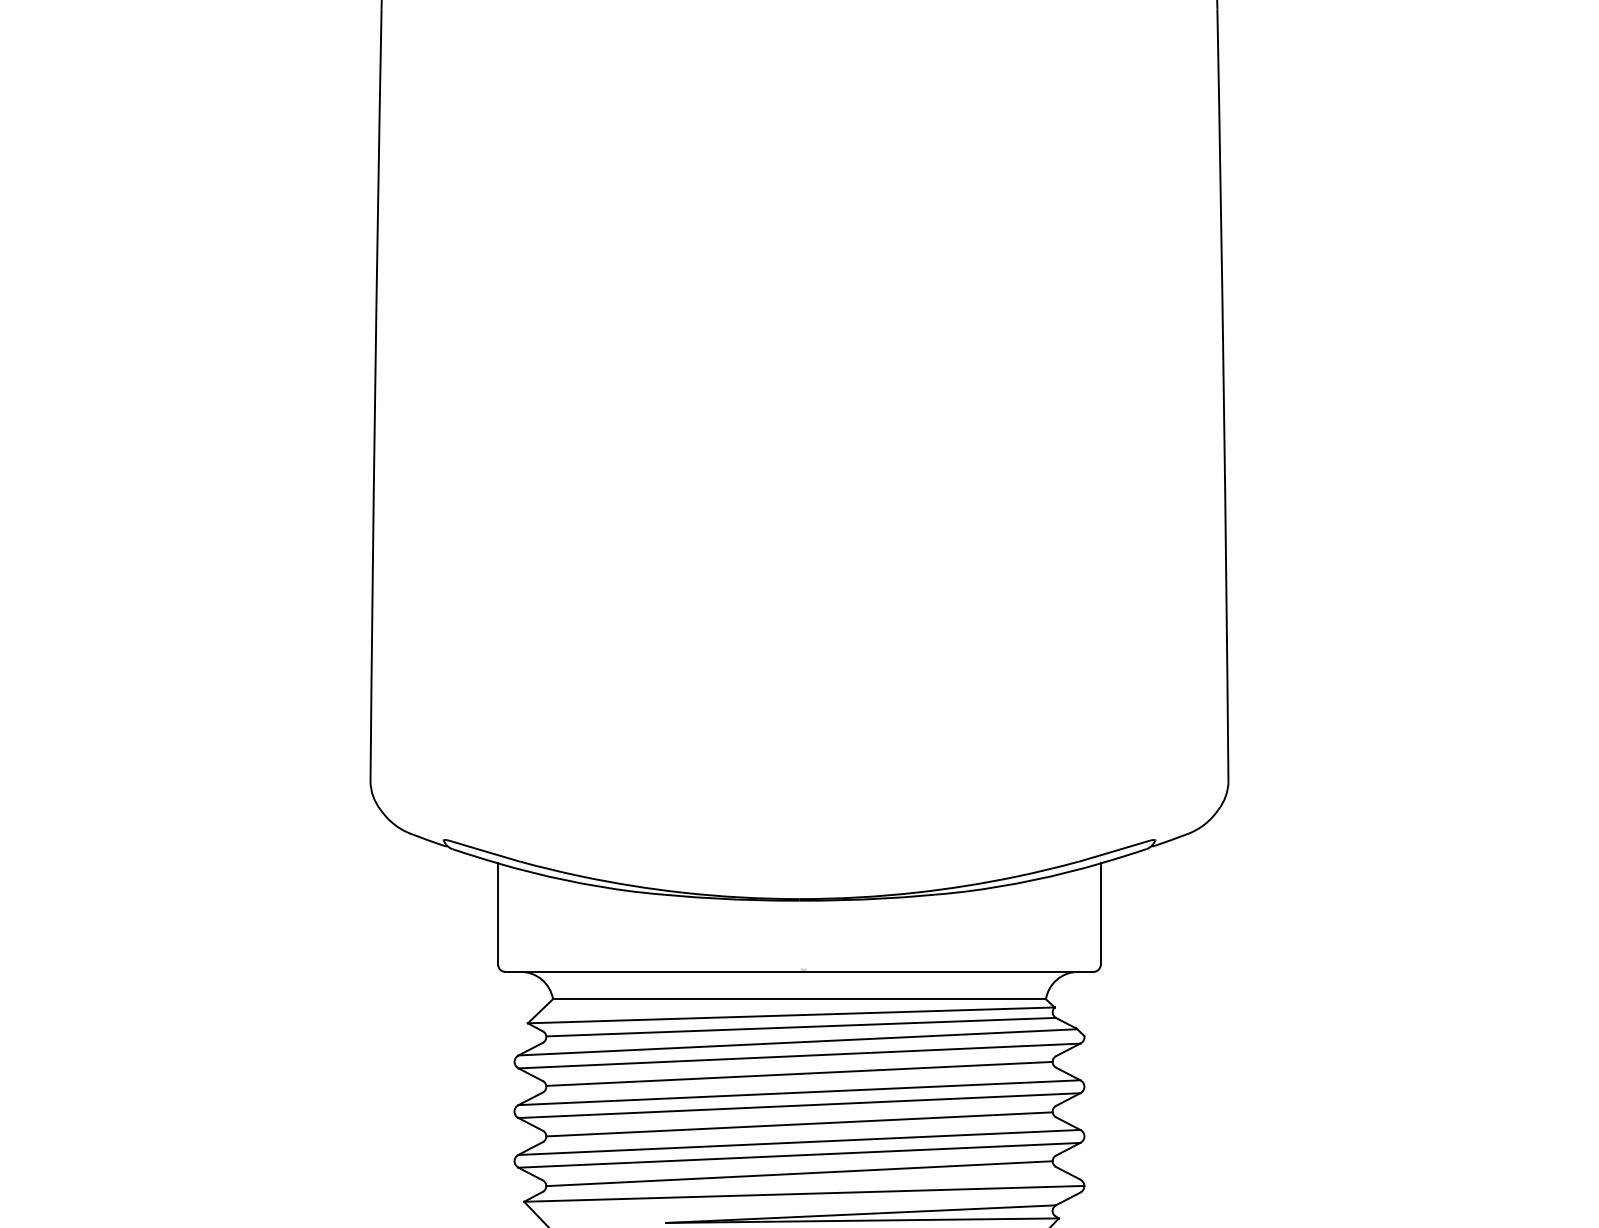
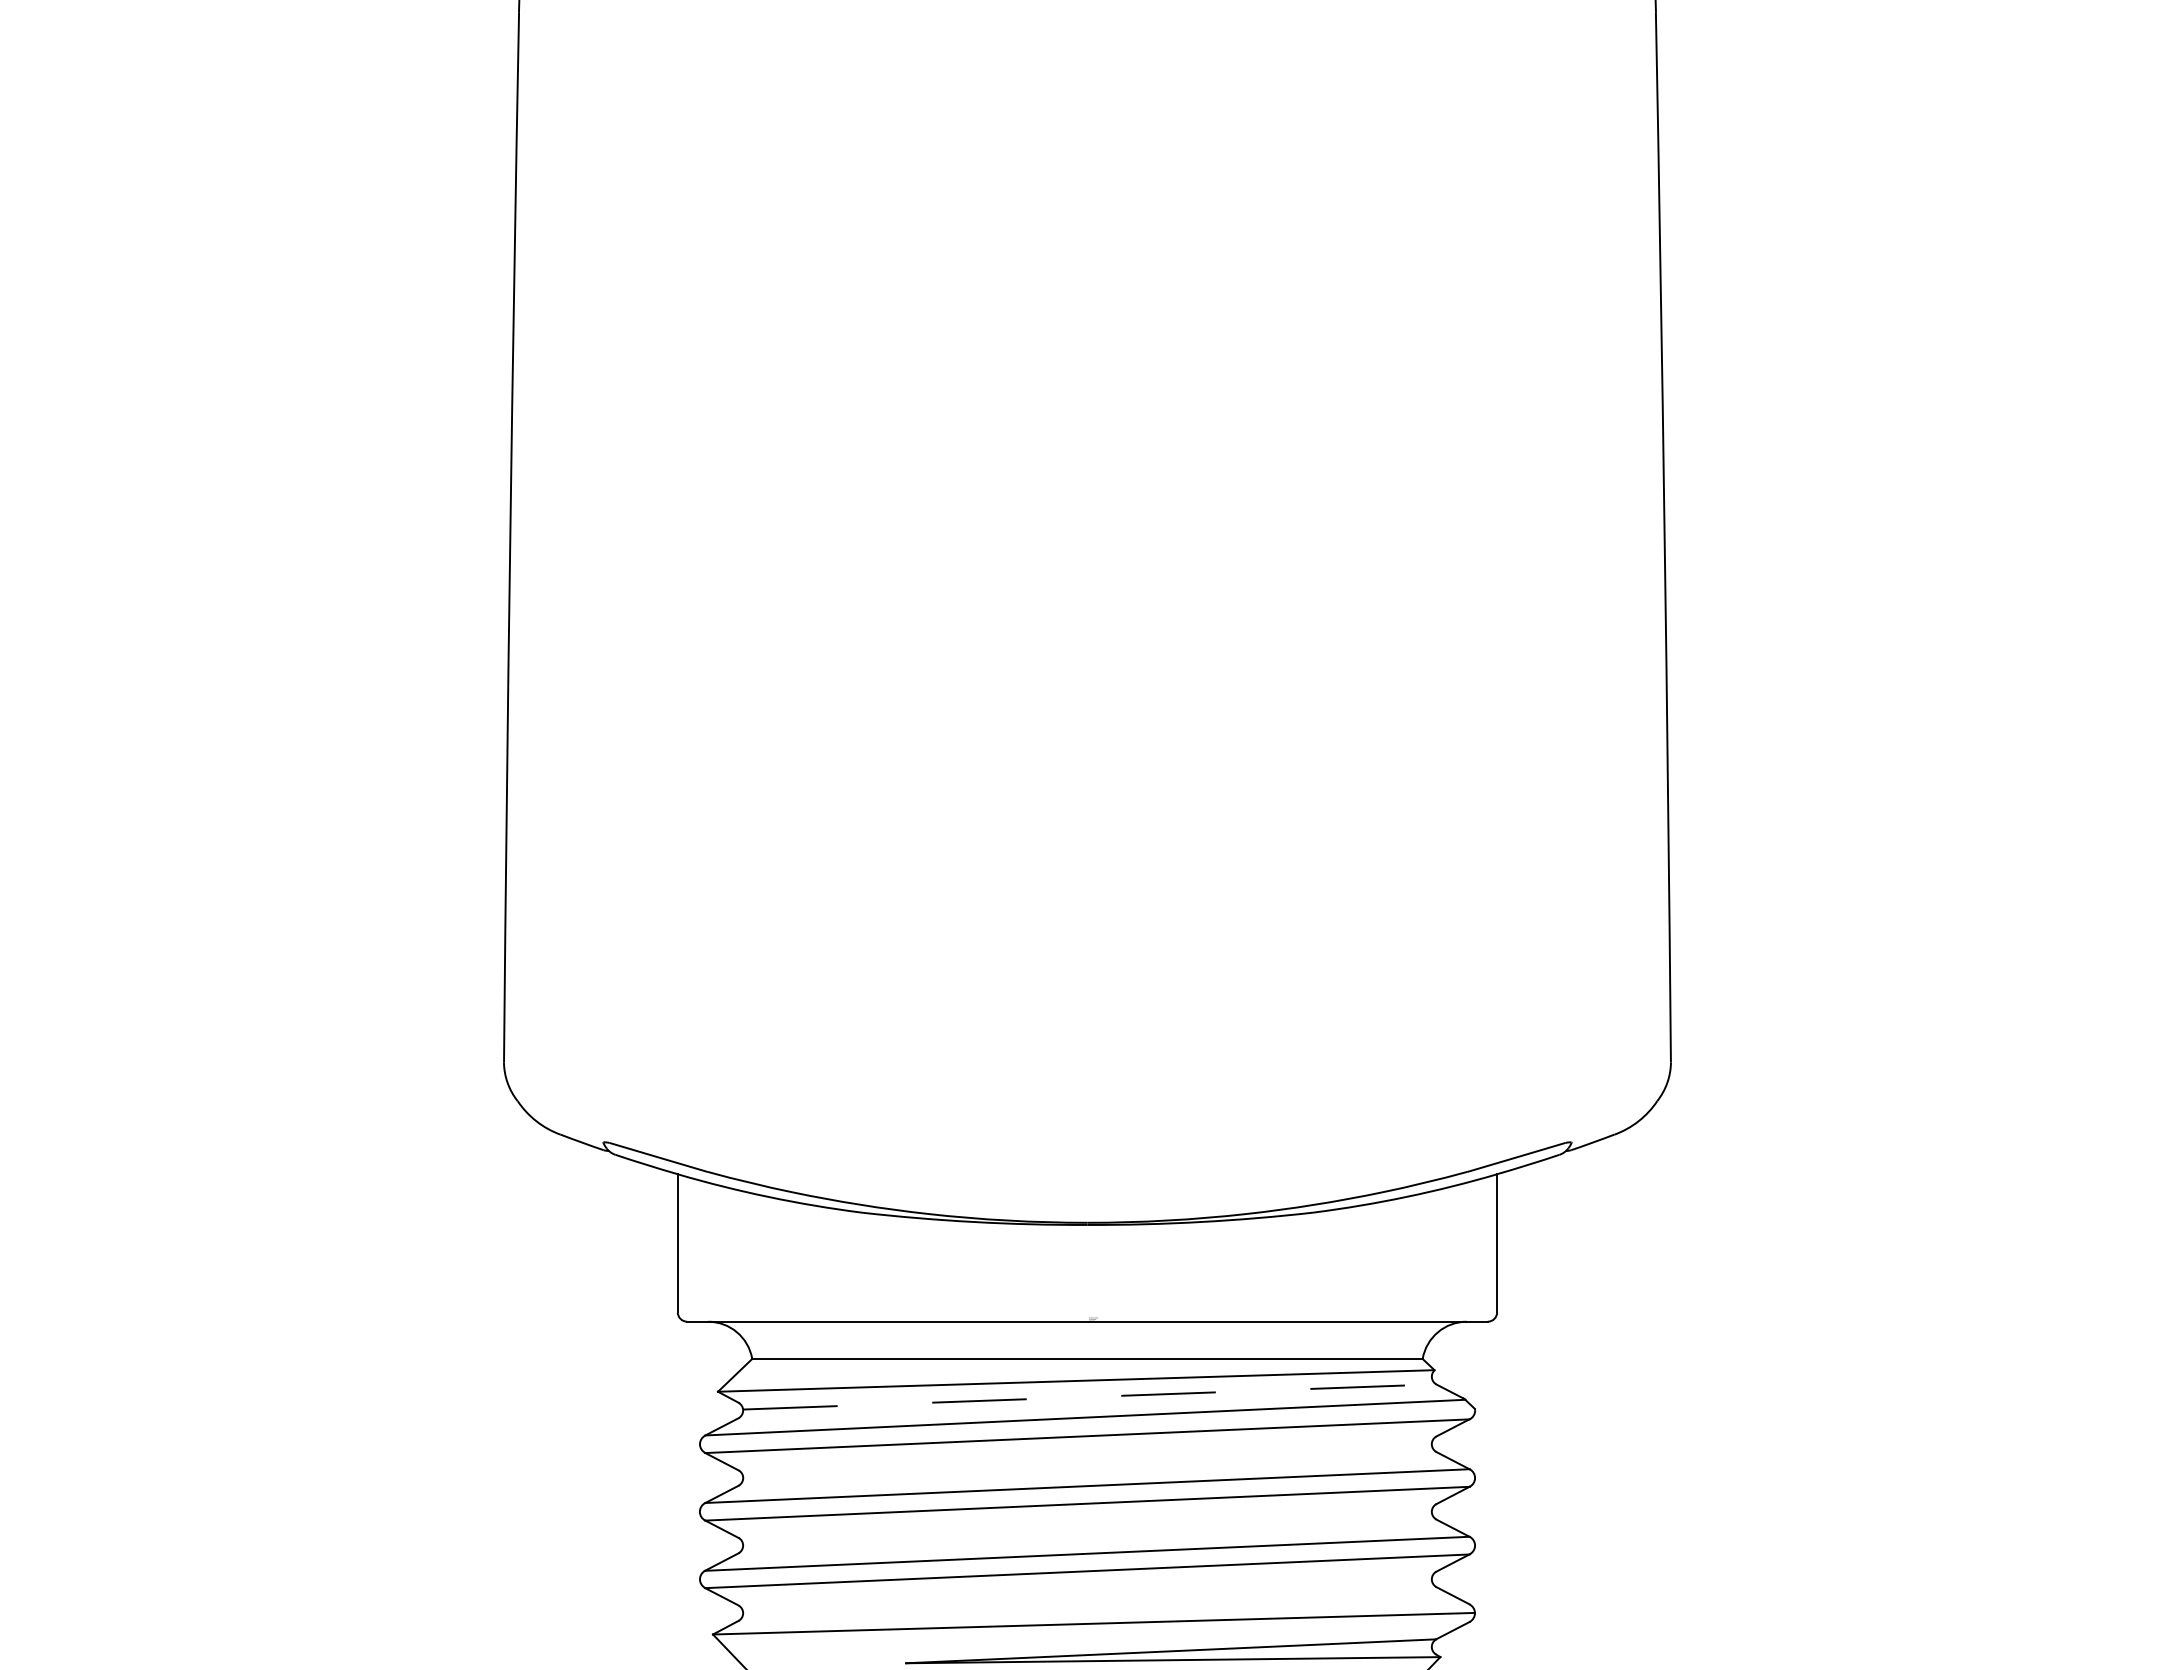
line: (800, 1026) -> (1089, 1396), solid -> dashed
line: (799, 1073) -> (1087, 1460), removed
line: (799, 1123) -> (1087, 1528), removed
line: (799, 1173) -> (1087, 1596), removed

